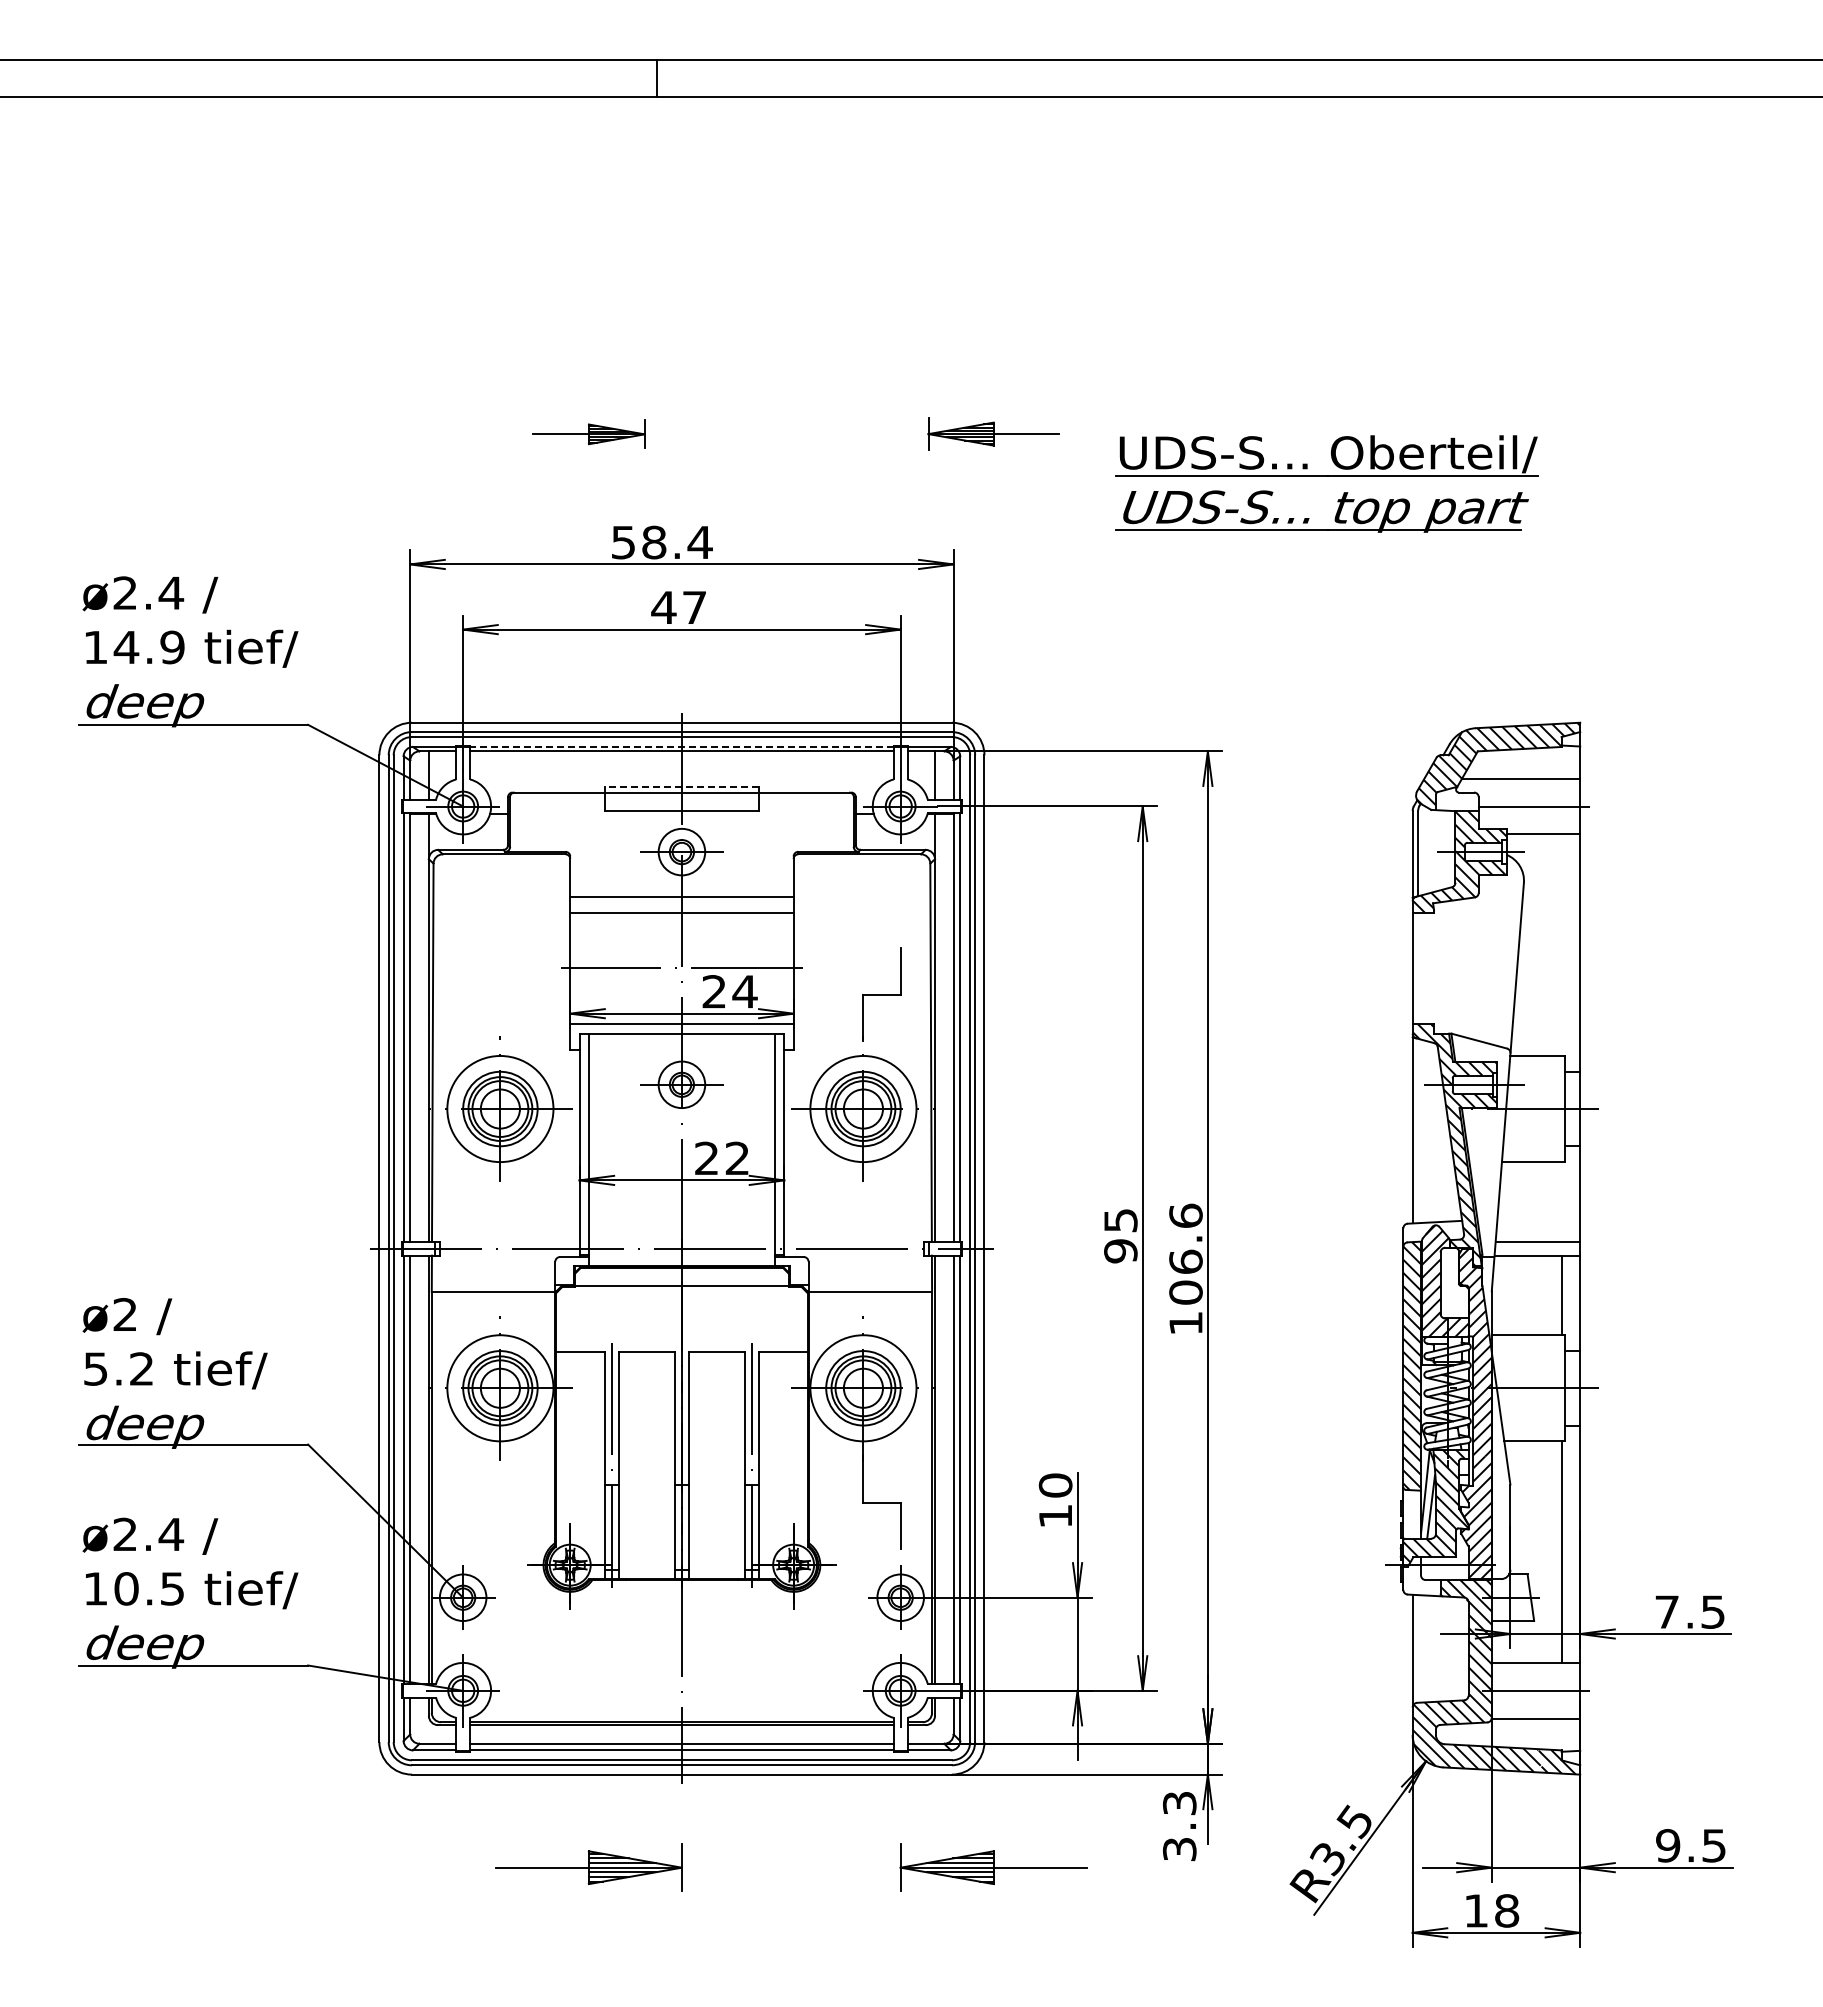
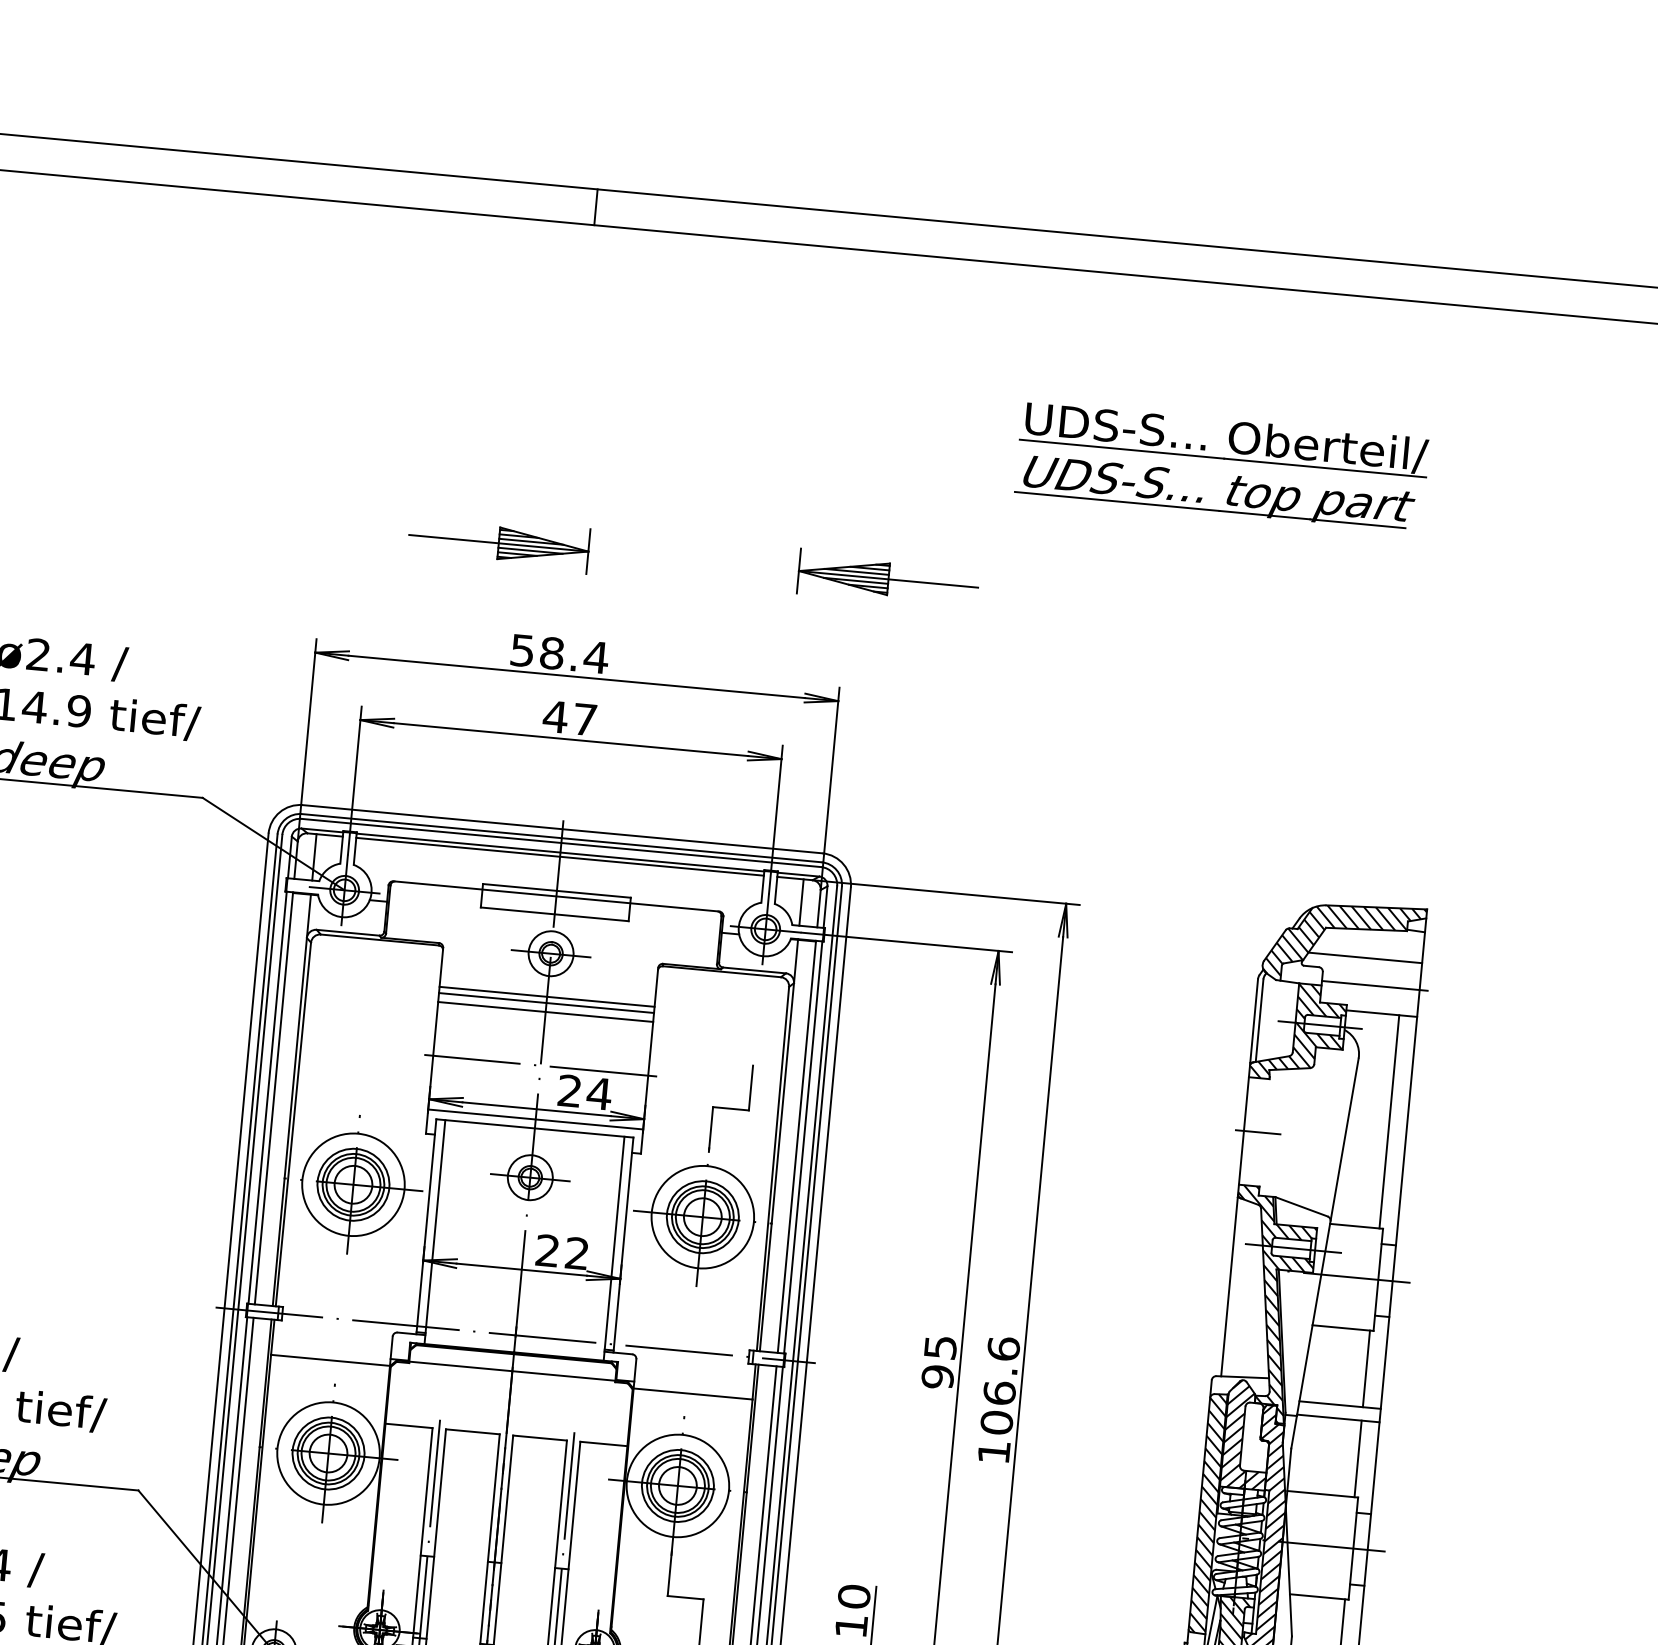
part: (993, 433) -> (888, 578), size x1.43
part: (588, 434) -> (498, 543), size x1.67
part: (1326, 476) -> (1222, 459), moved
line: (681, 746) -> (560, 852), dashed -> solid
line: (681, 786) -> (556, 890), dashed -> solid
line: (681, 903) -> (546, 1003), added
line: (1561, 944) -> (1389, 1121), added
line: (1427, 968) -> (1258, 1132), added
line: (1561, 1201) -> (1366, 1368), added

